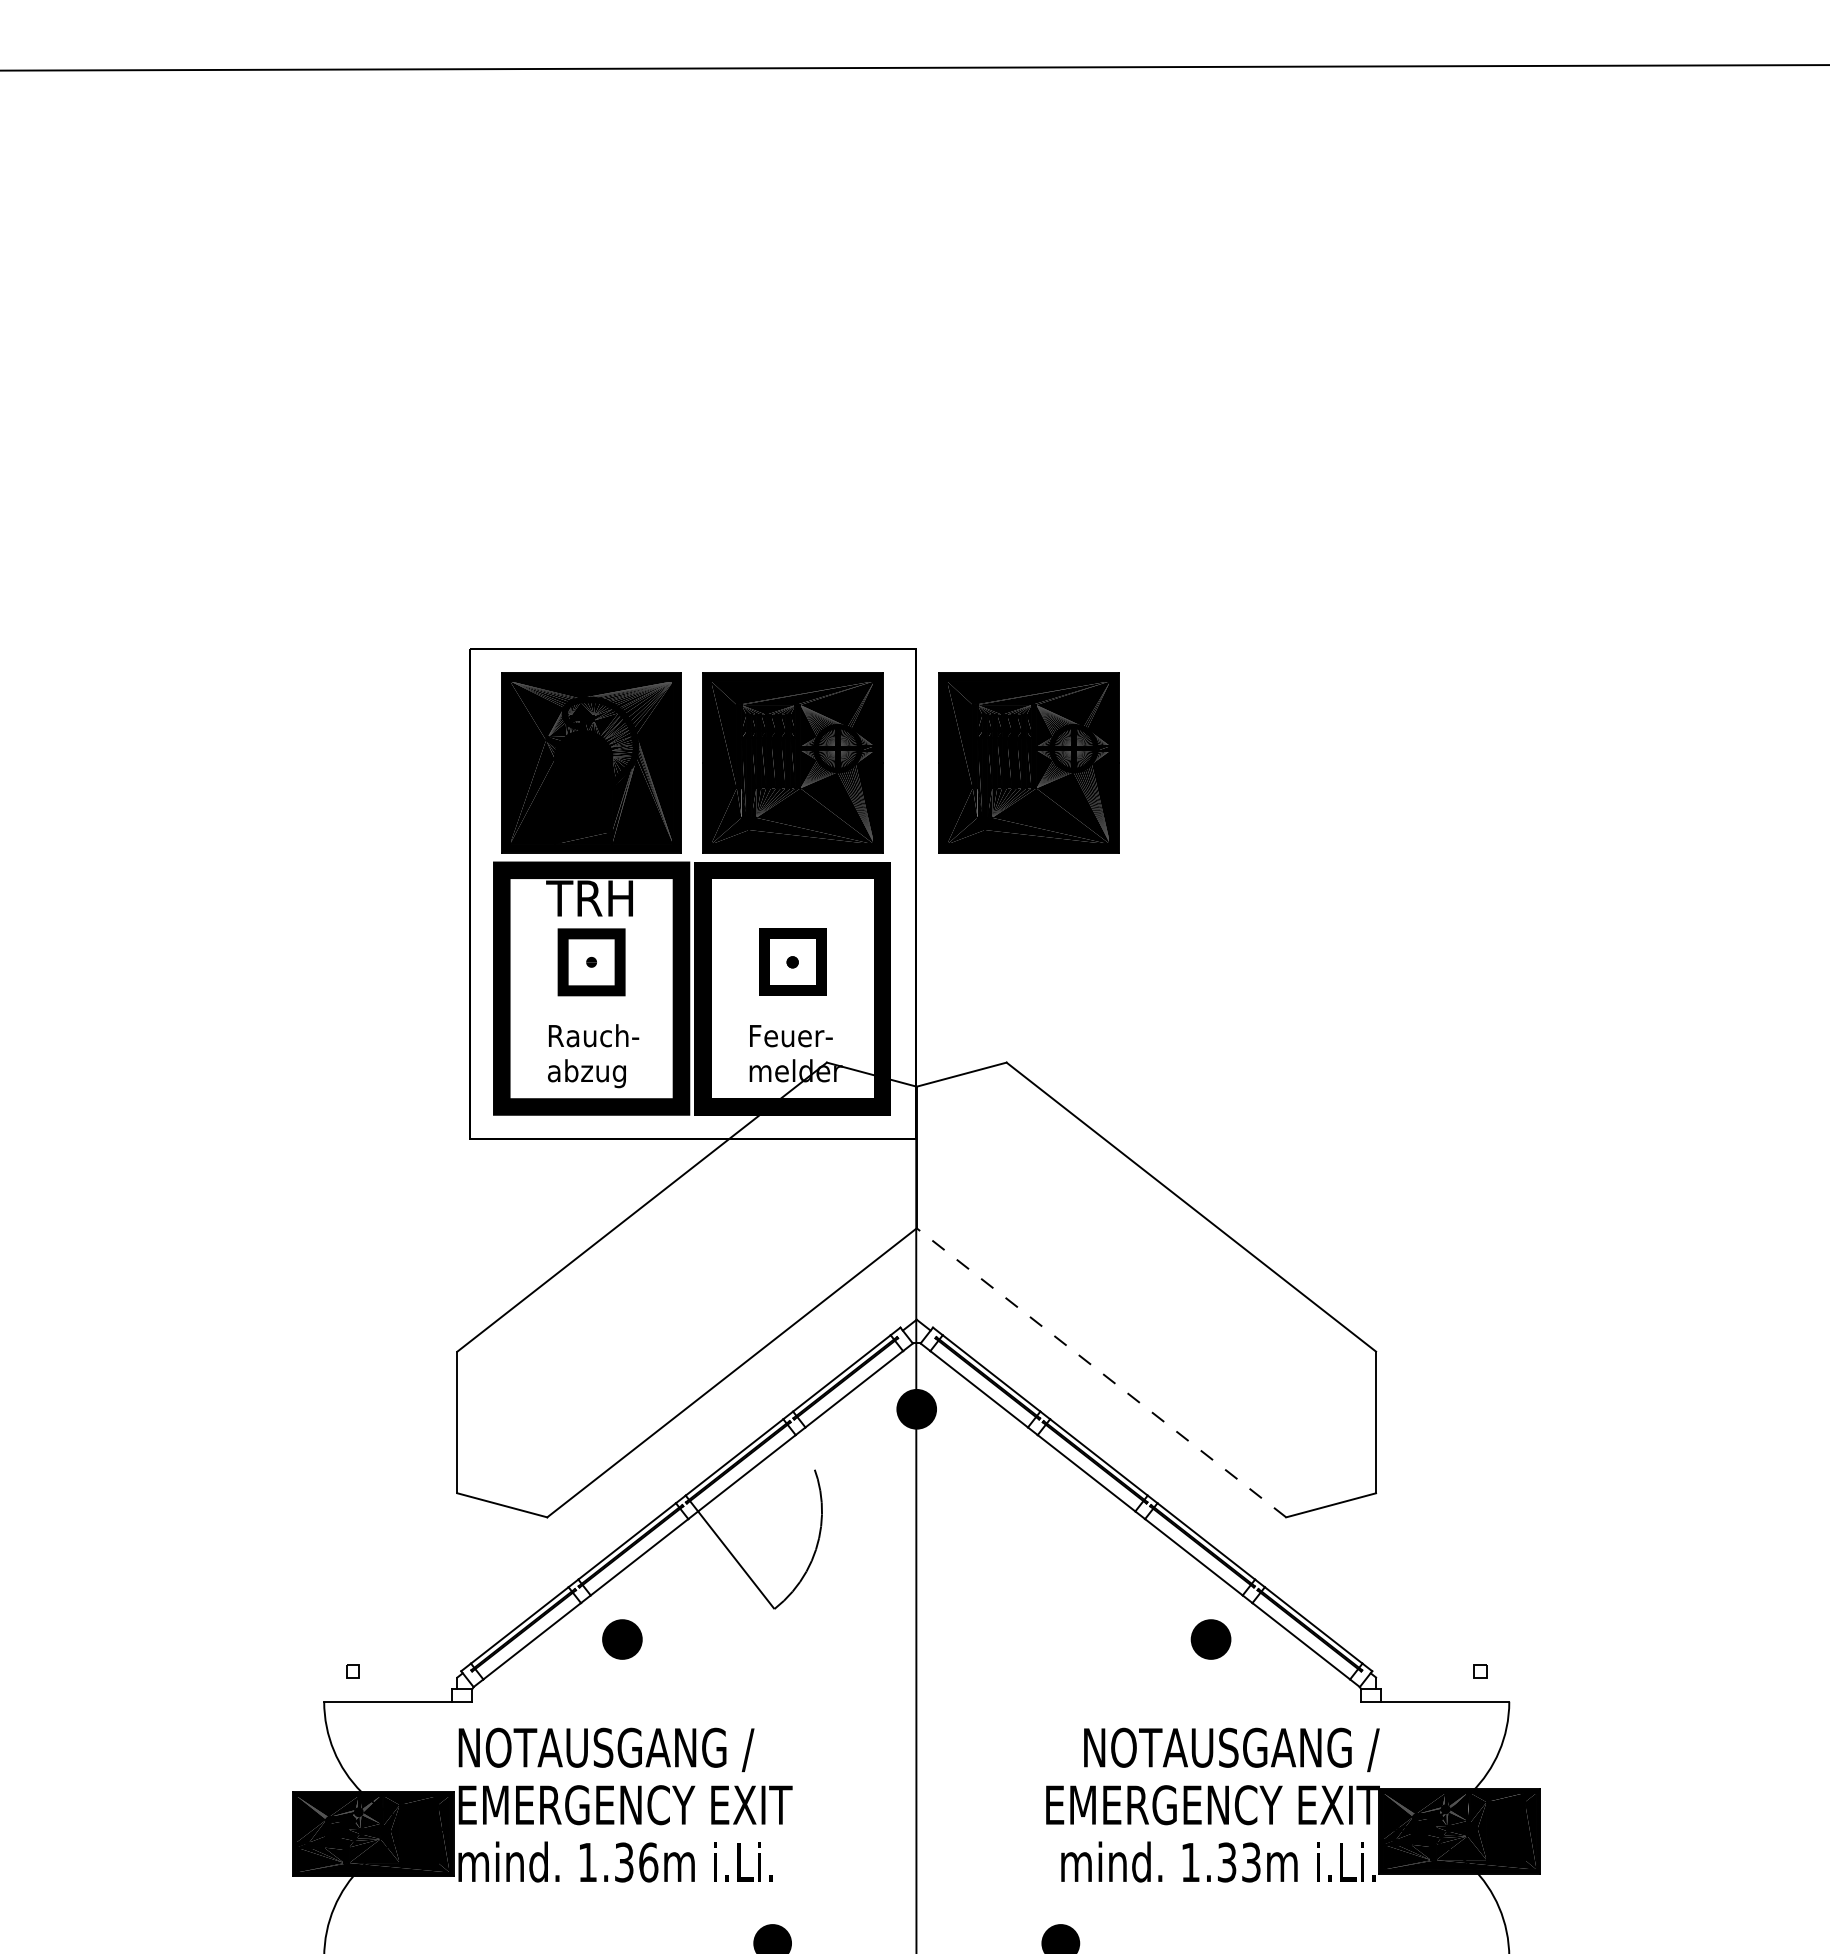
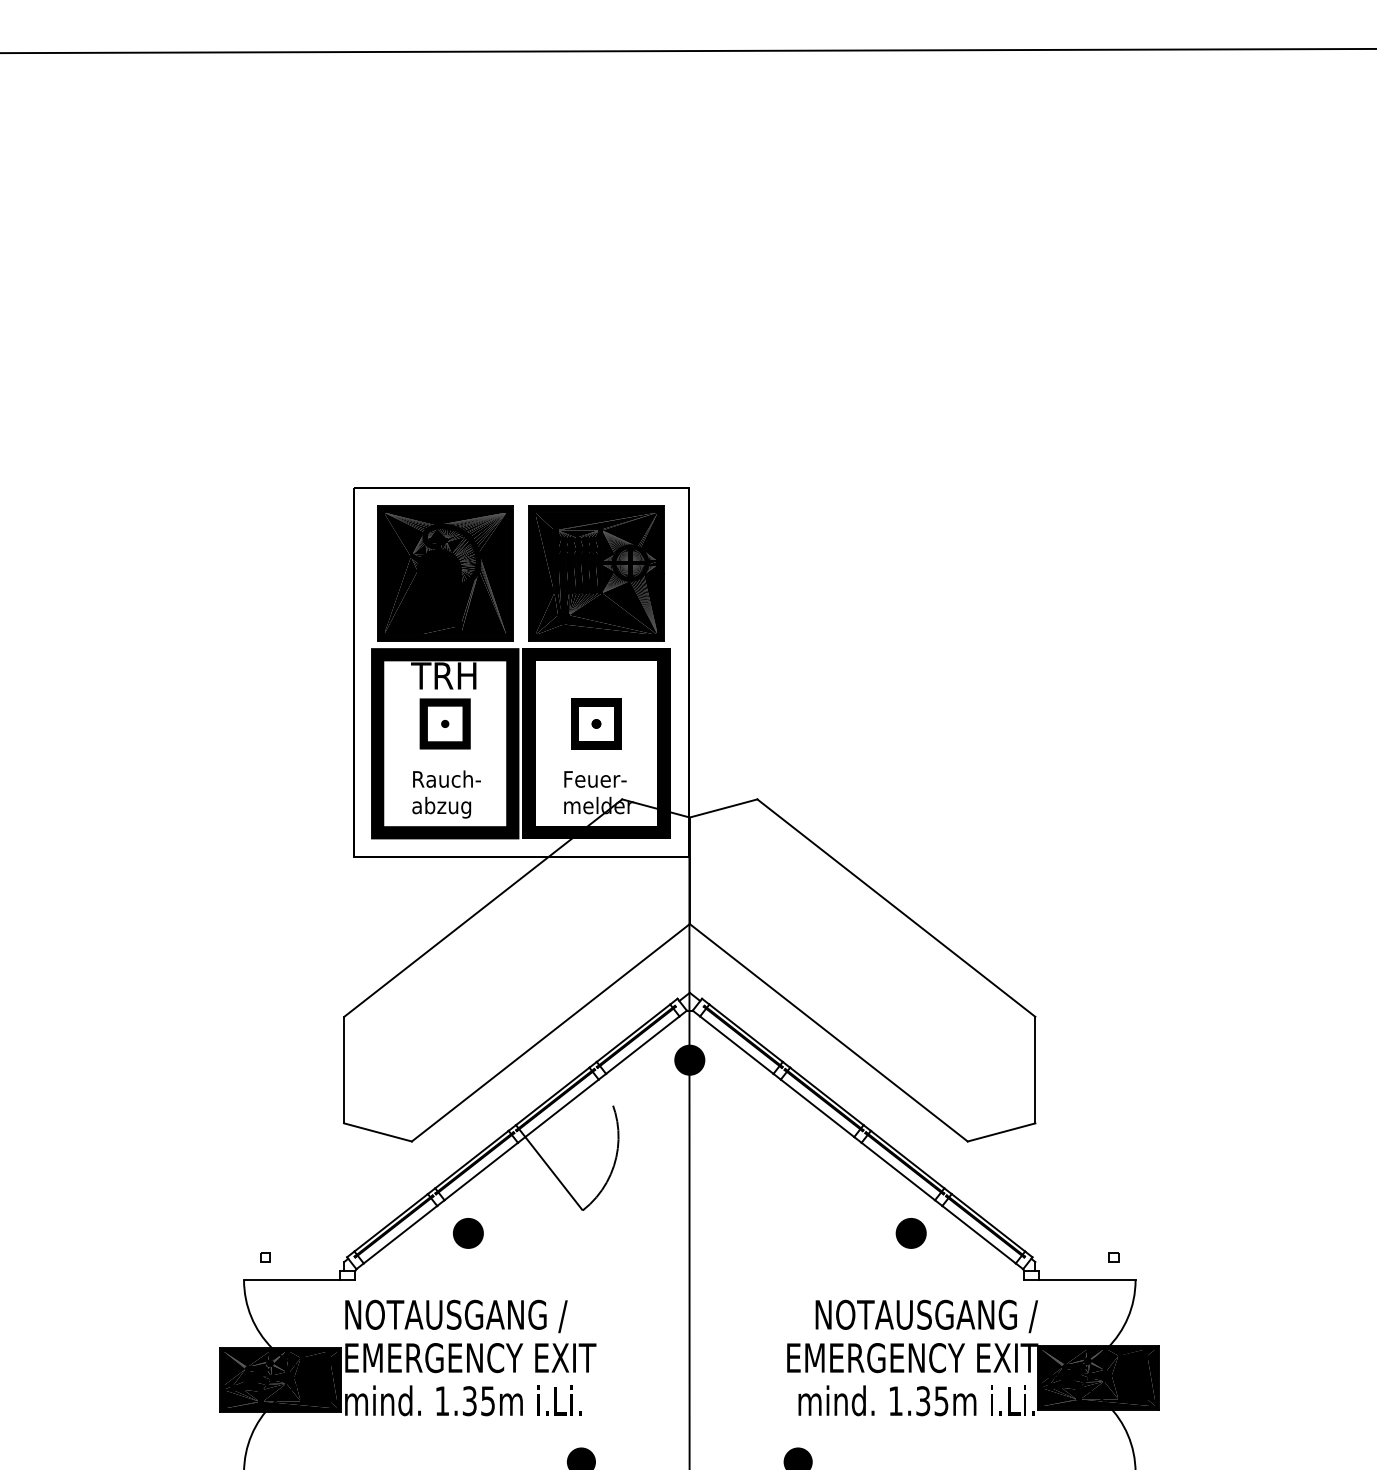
part: (1028, 762) -> (773, 573), removed
line: (1101, 1372) -> (828, 1032), dashed -> solid
text: (1251, 1861) -> (941, 1400), 1.33m -> 1.35m
text: (648, 1862) -> (488, 1401), 1.36m -> 1.35m

